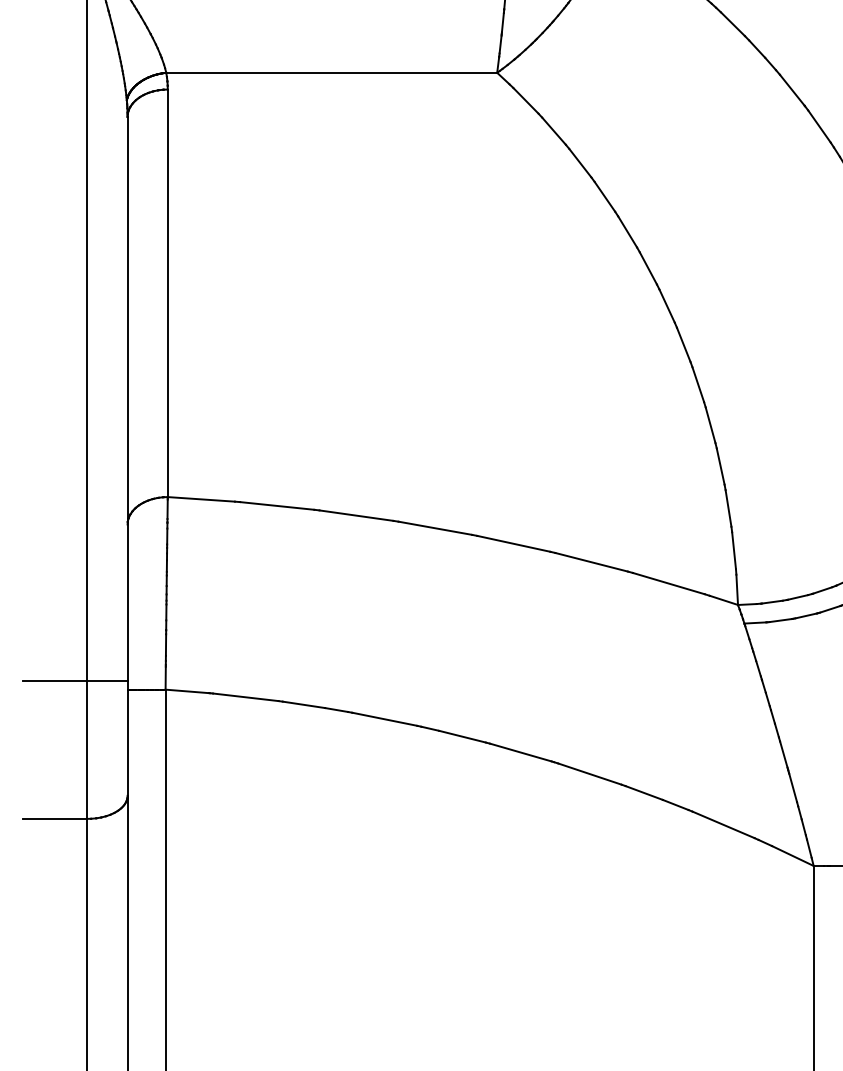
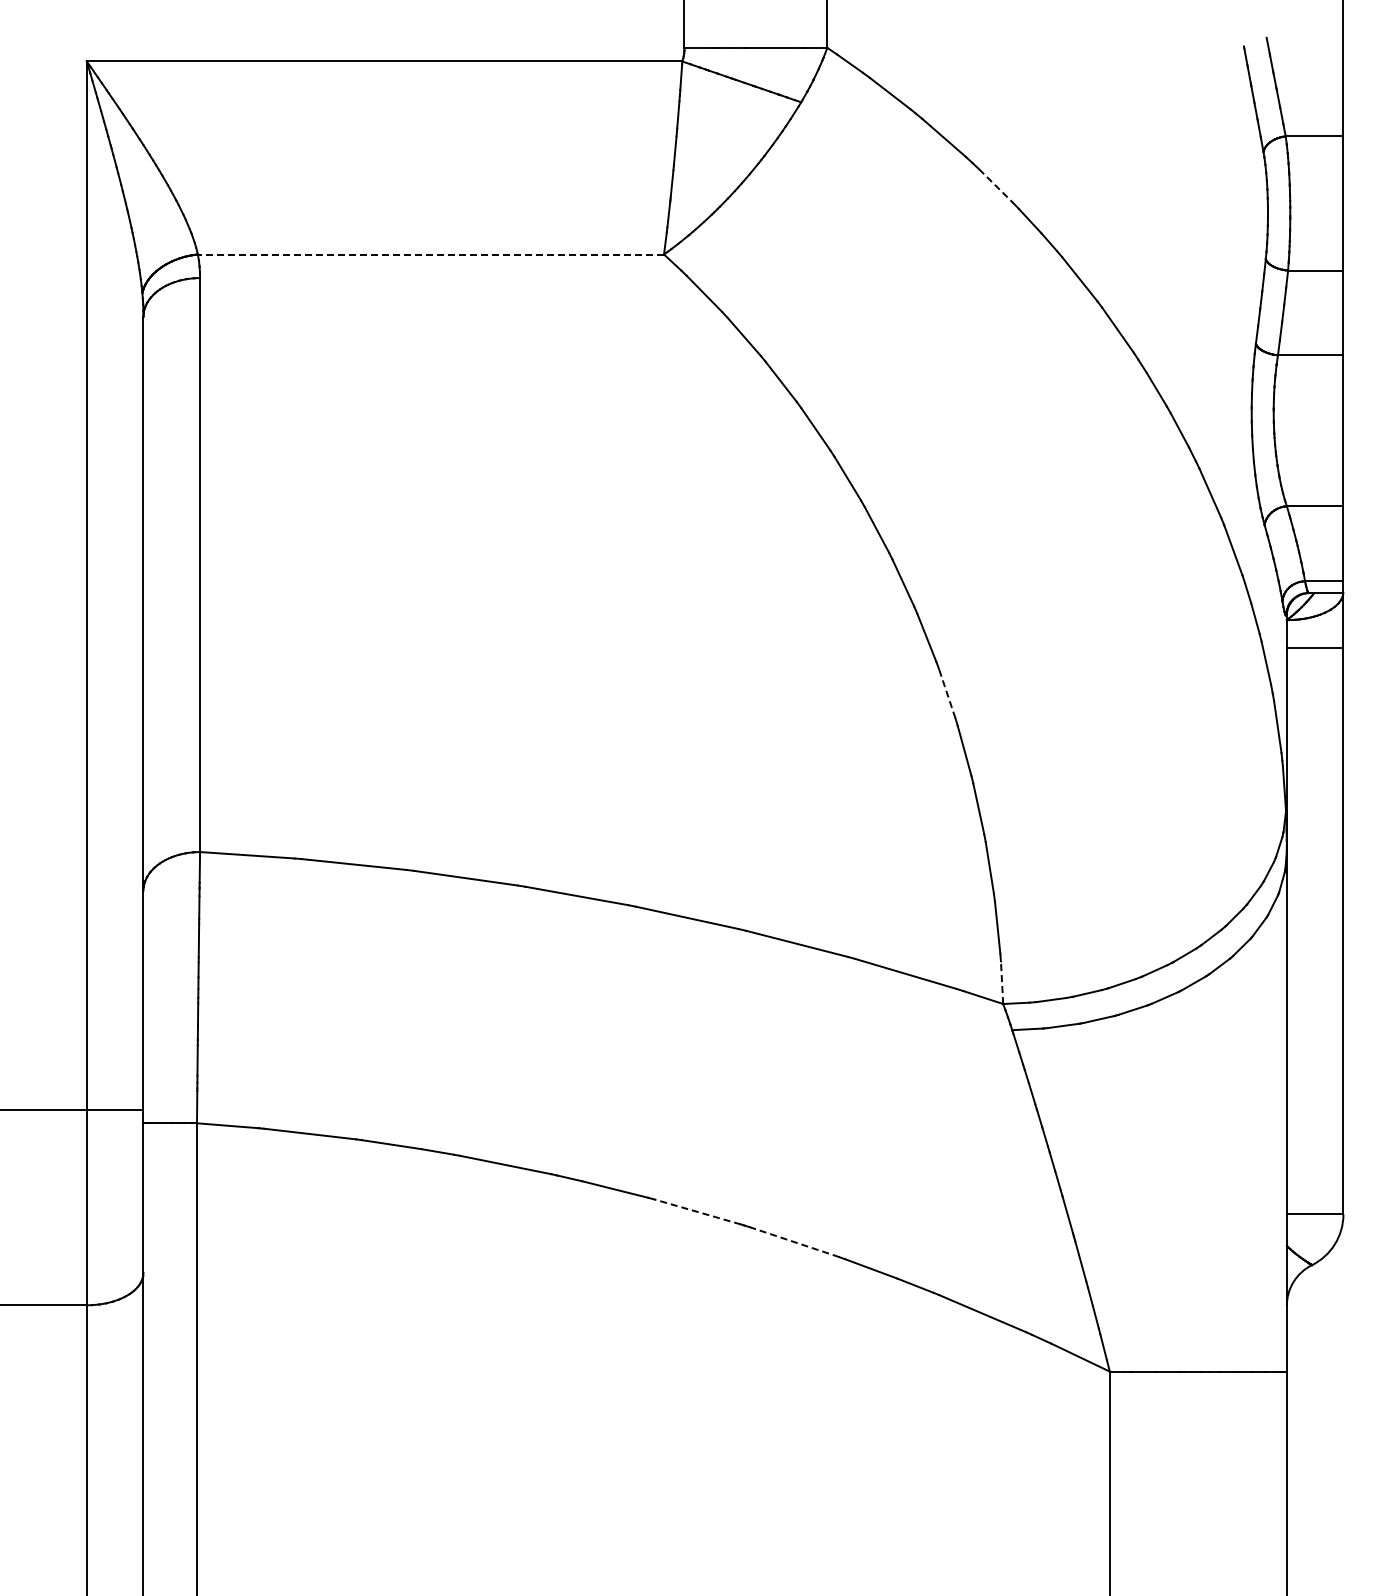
line: (733, 24) -> (996, 186), solid -> dashed
line: (331, 72) -> (430, 254), solid -> dashed
line: (698, 384) -> (947, 693), solid -> dashed
line: (737, 589) -> (1002, 982), solid -> dashed
line: (520, 752) -> (696, 1211), solid -> dashed
line: (589, 774) -> (794, 1242), solid -> dashed

